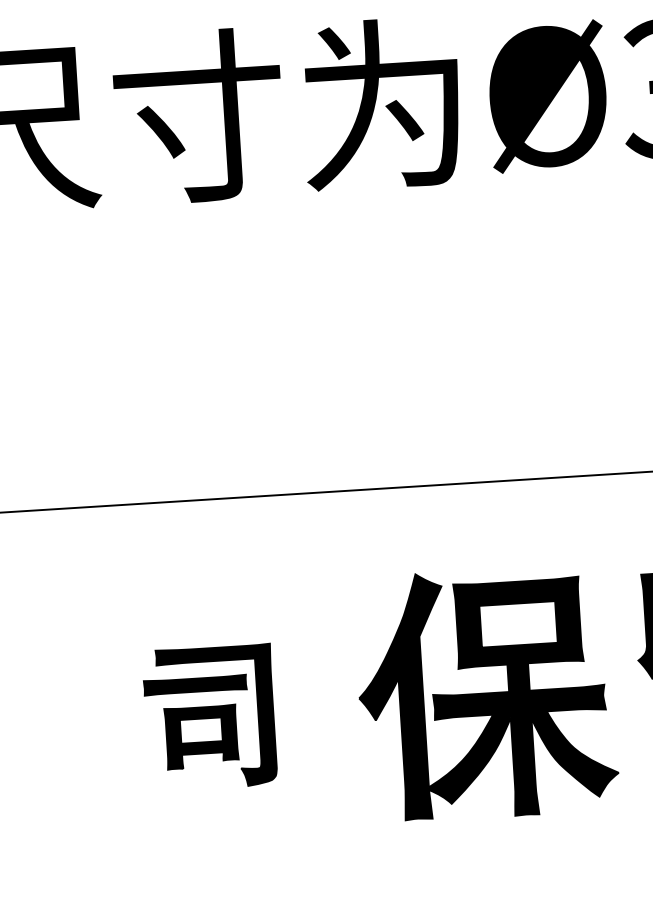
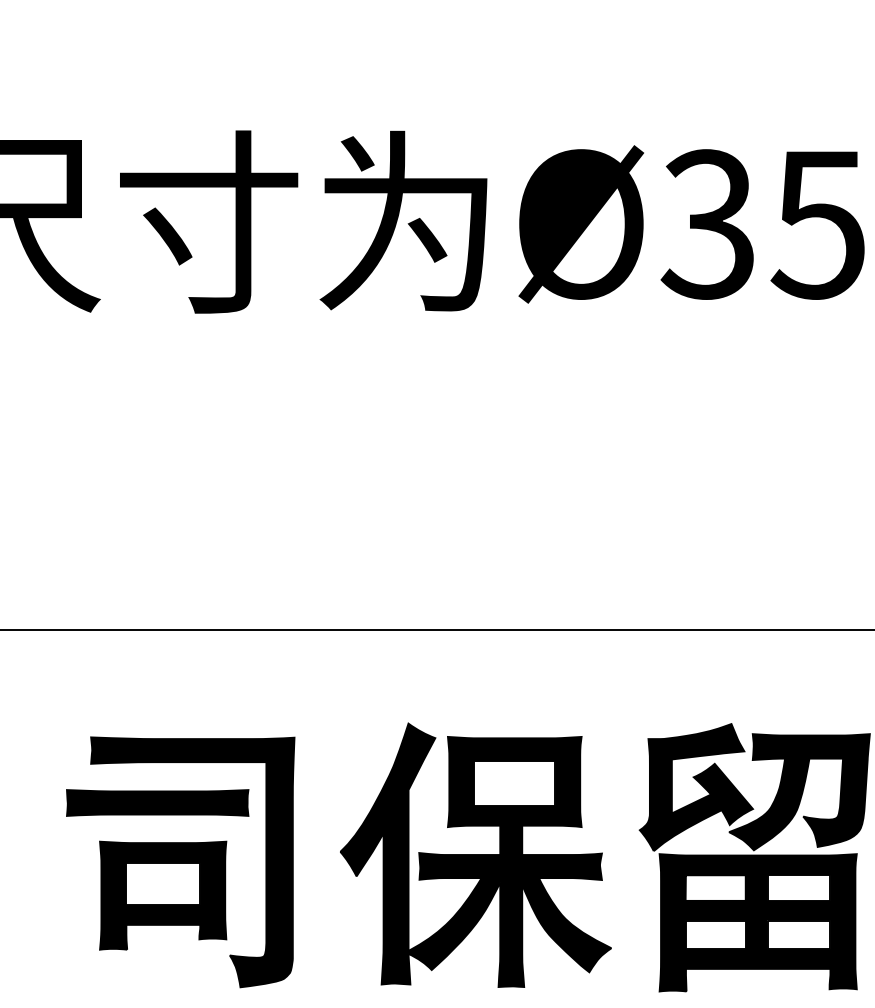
part: (210, 717) -> (180, 862), size x1.67

